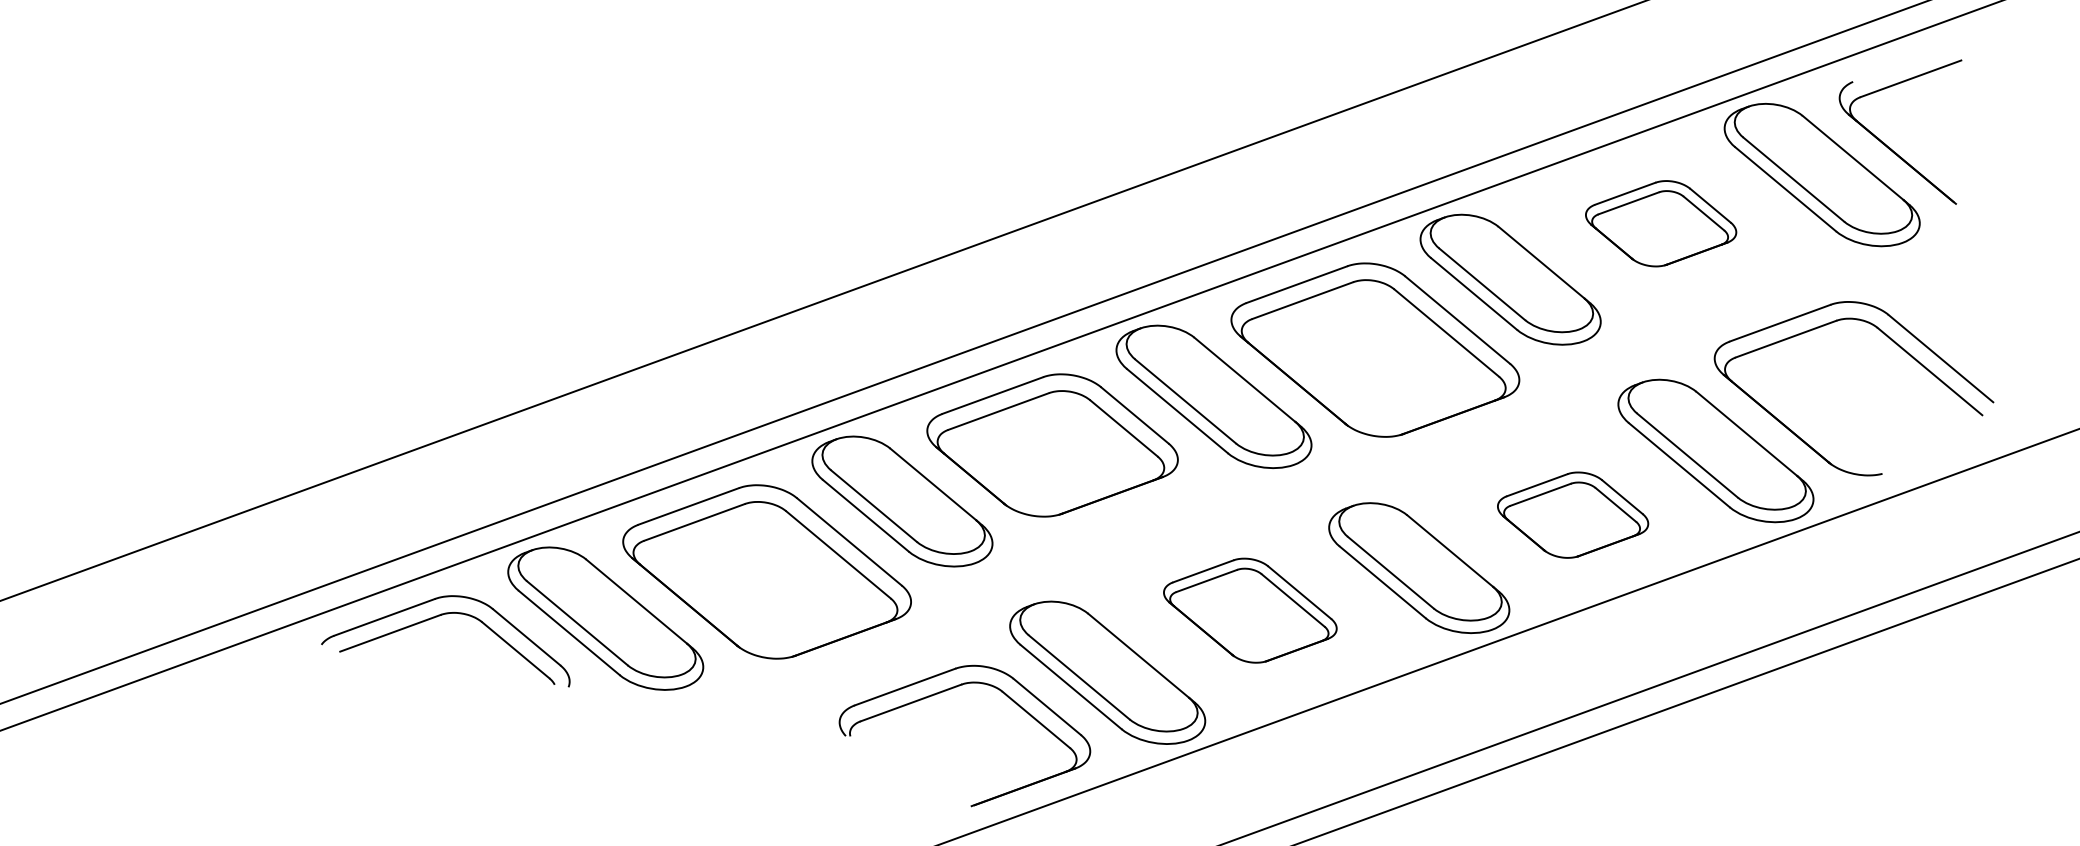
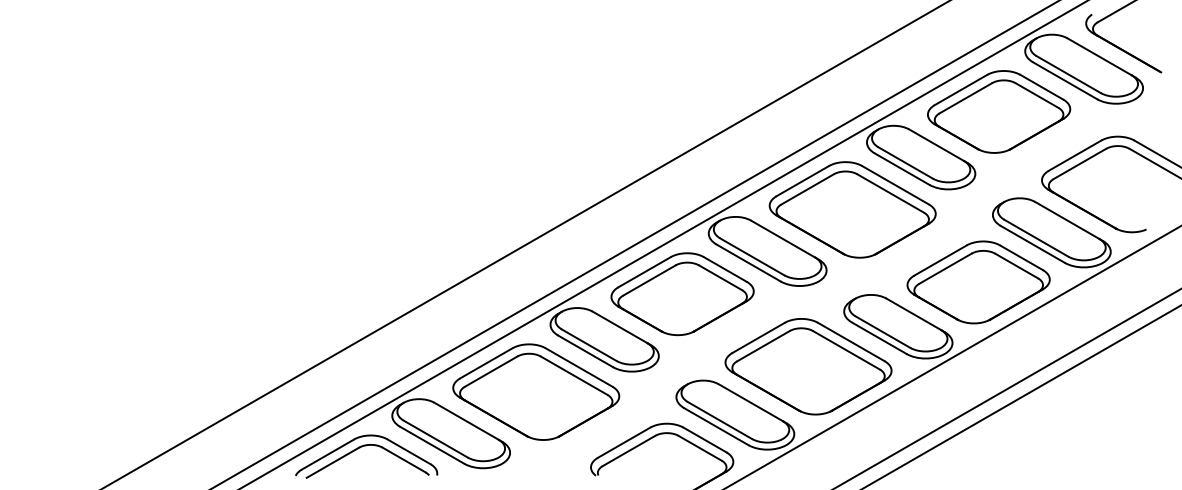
part: (1661, 222) -> (999, 111), size x1.67
part: (1572, 515) -> (978, 282), size x1.67
part: (1250, 610) -> (808, 366), size x1.67

